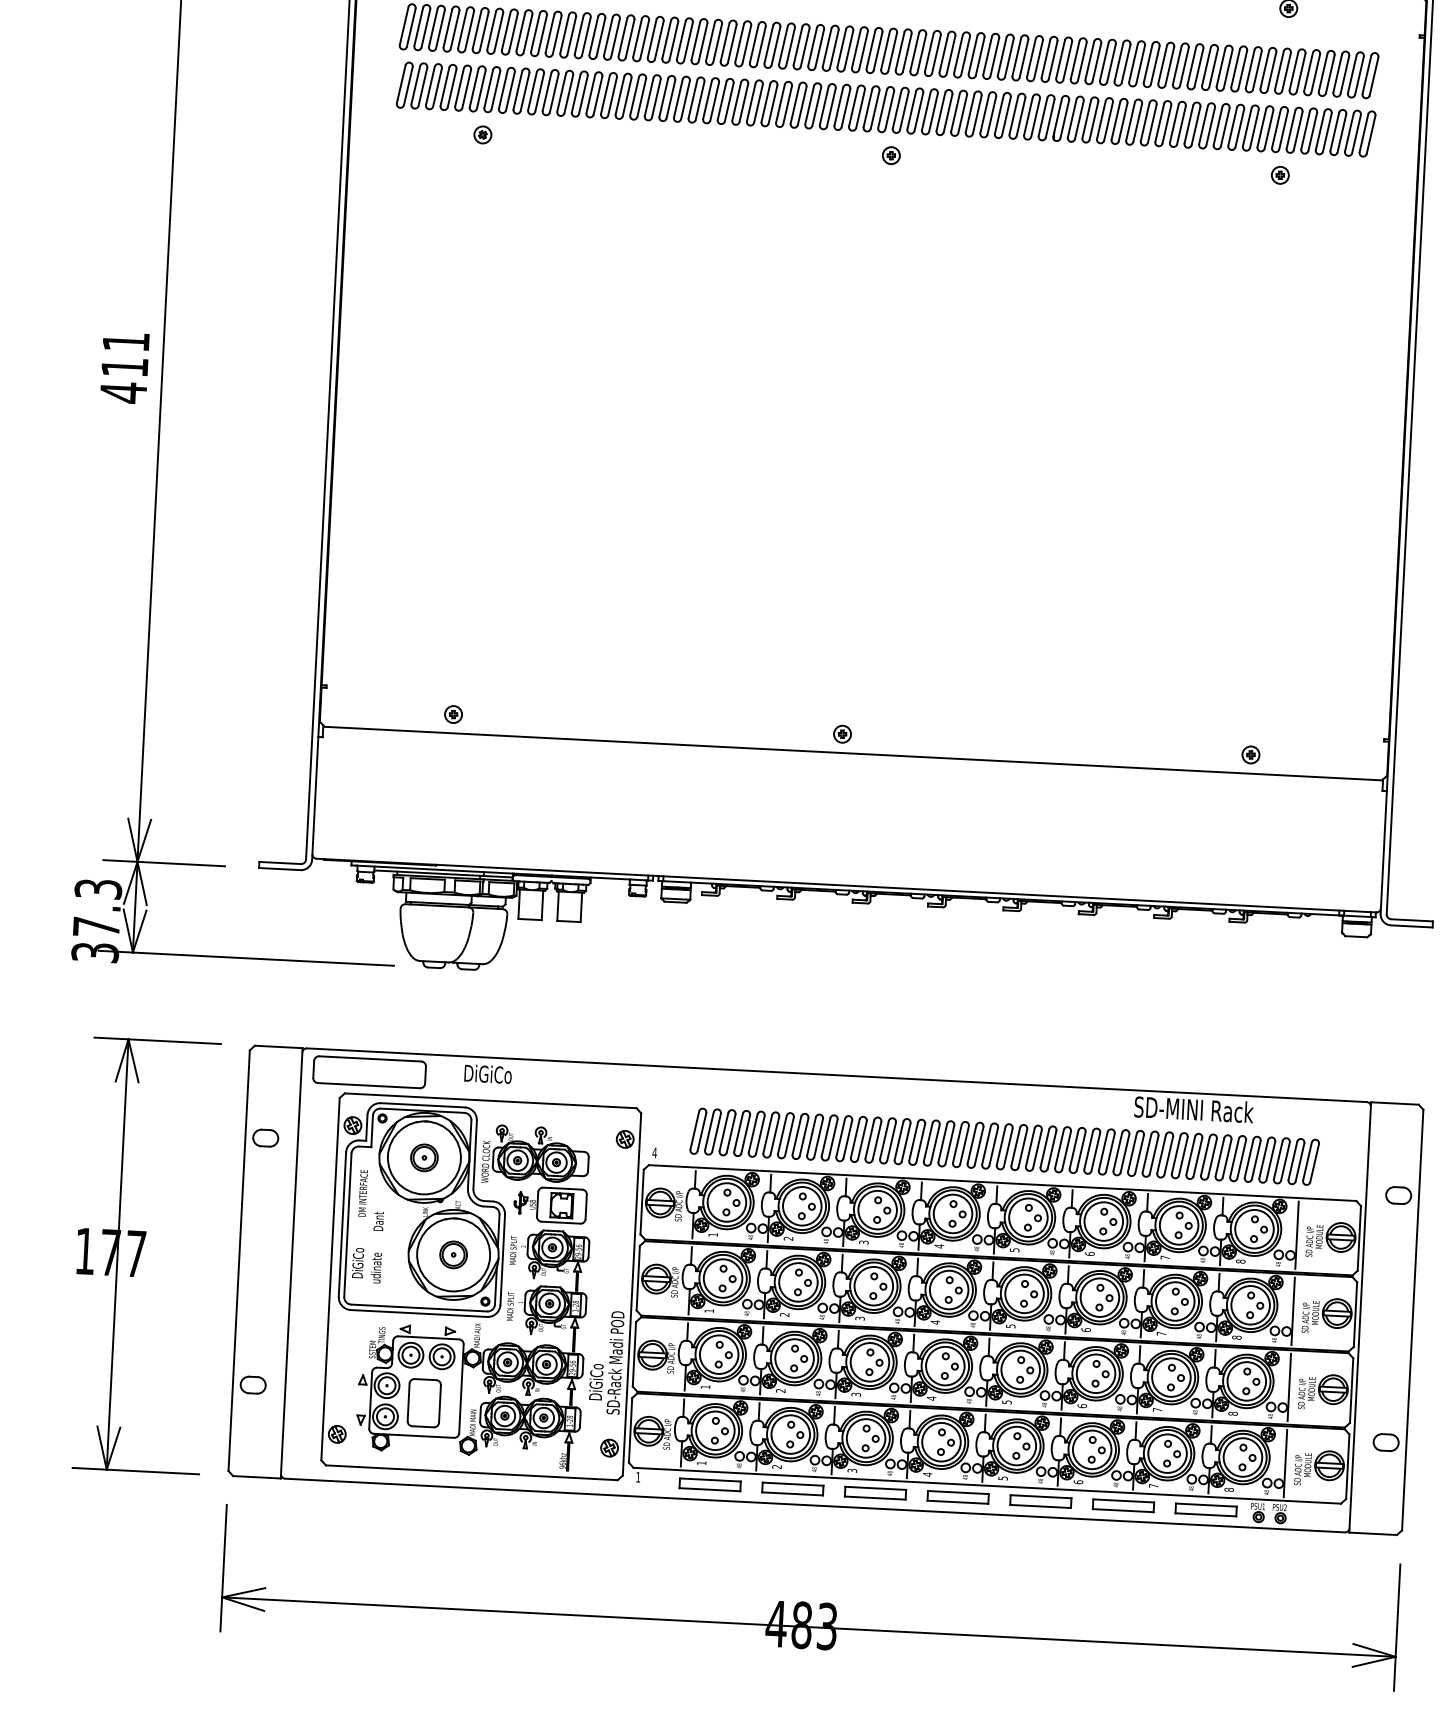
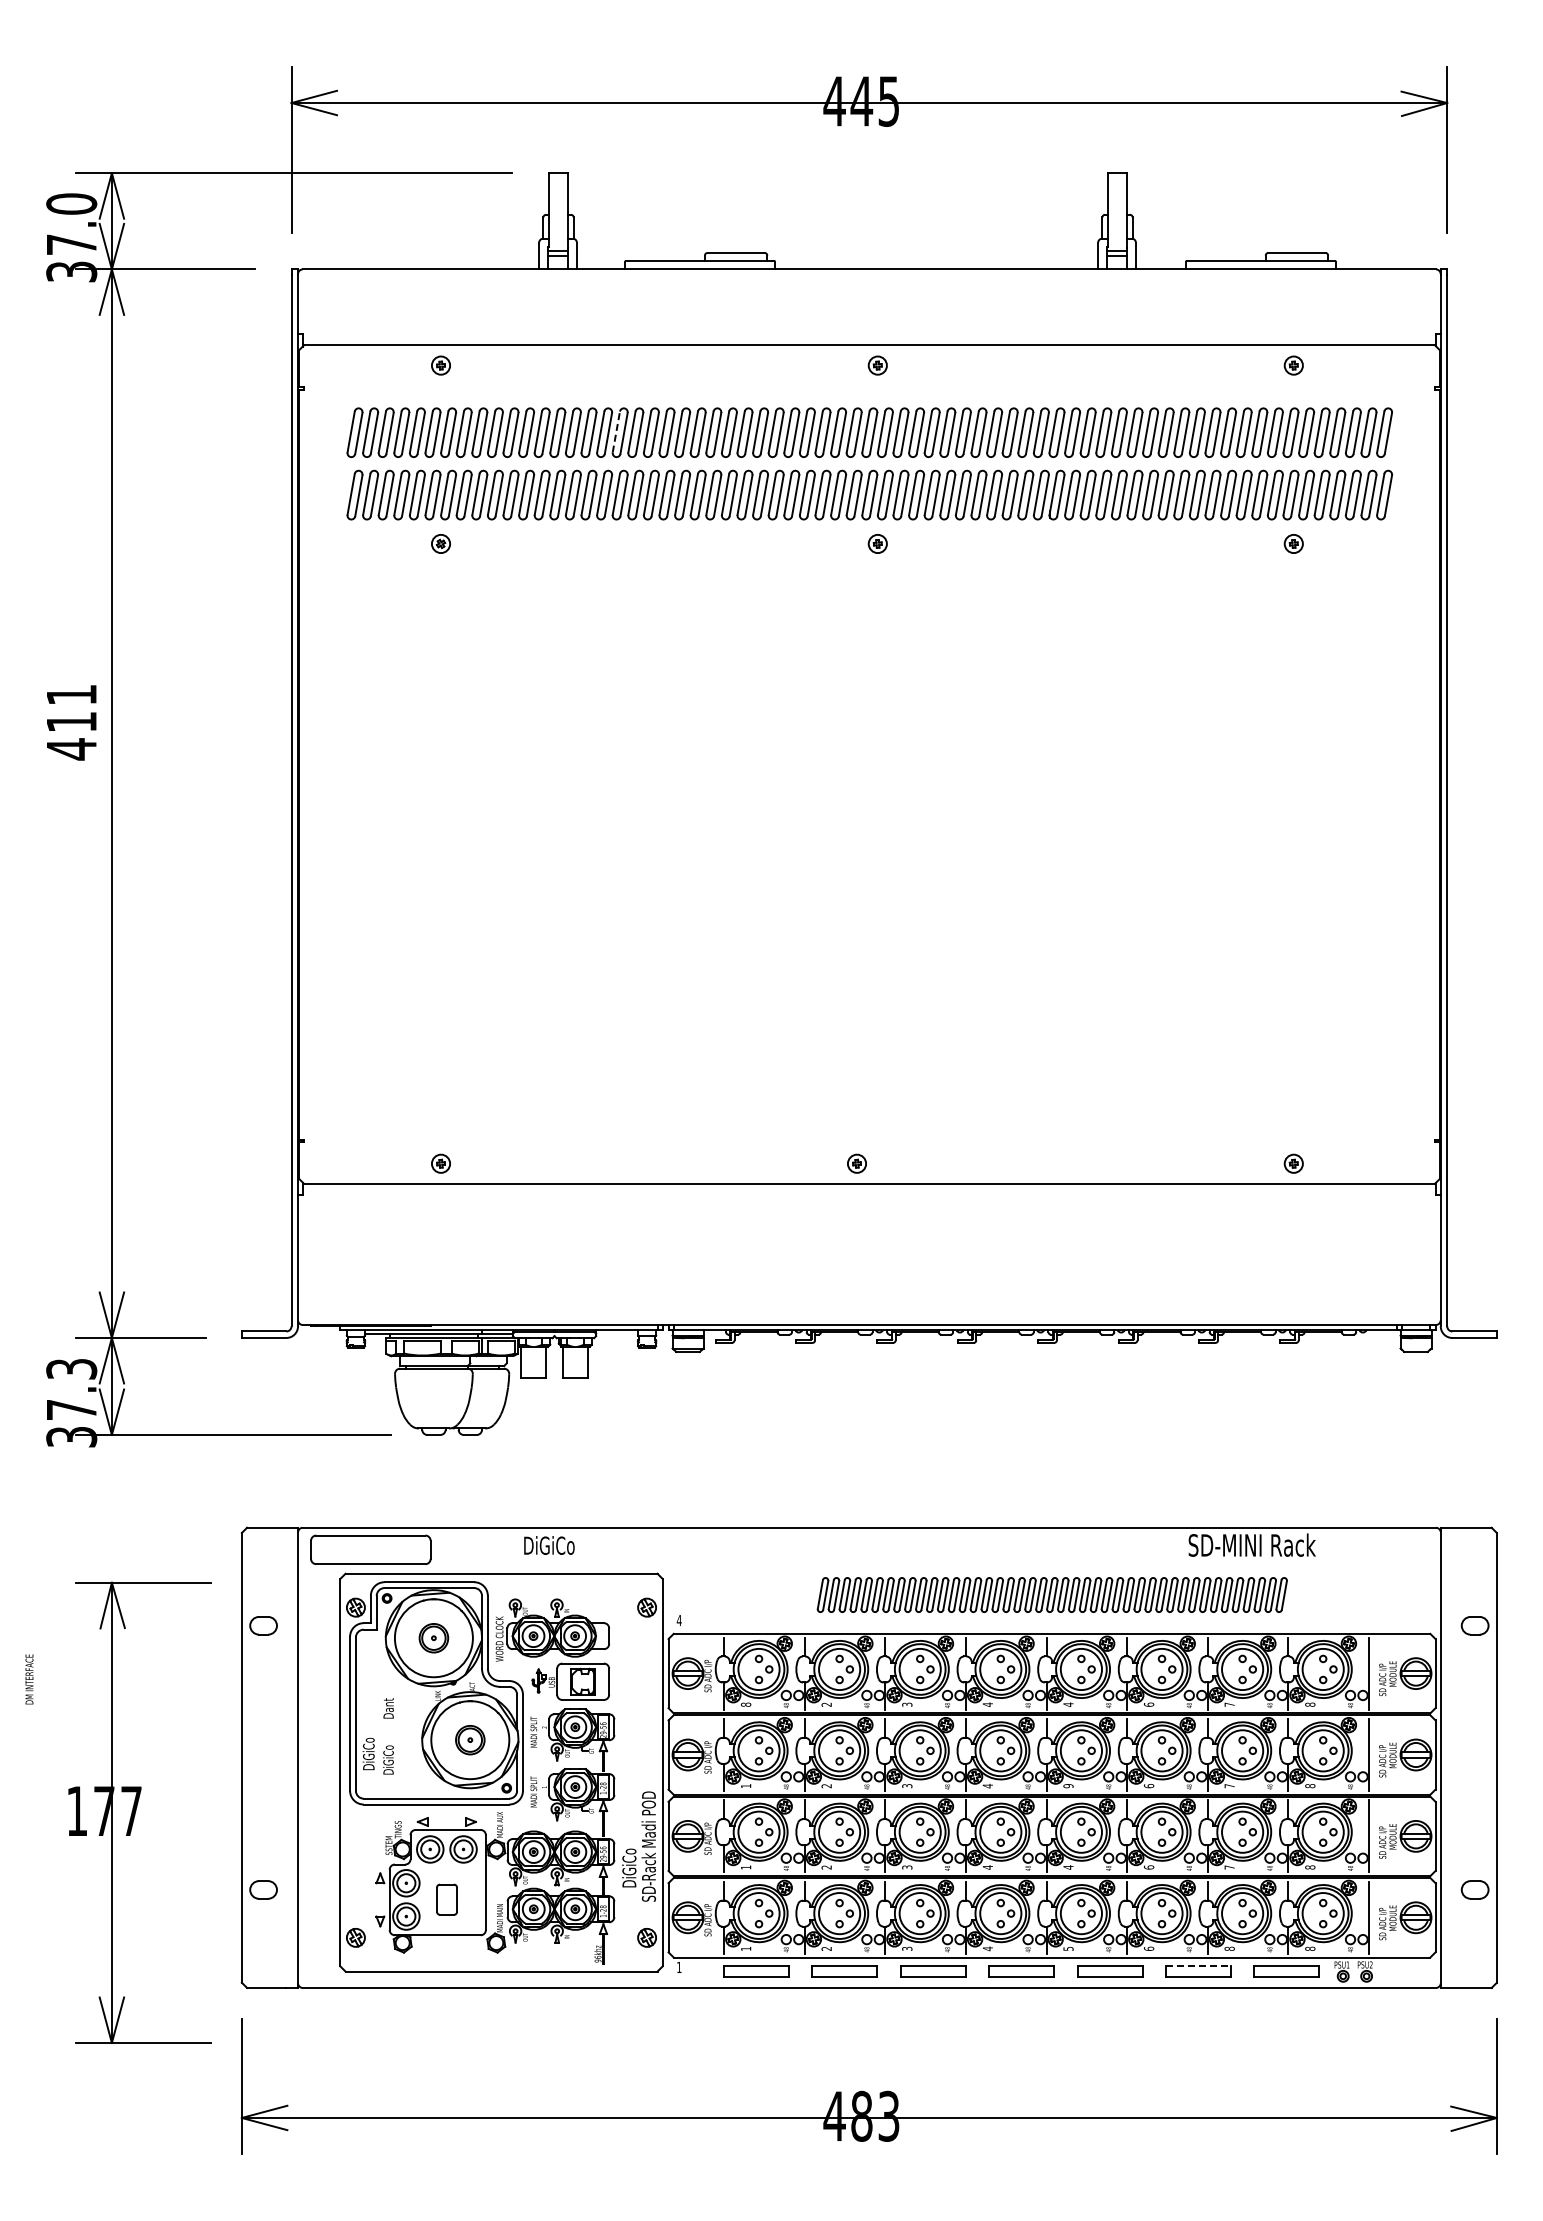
line: (652, 39) -> (616, 432), solid -> dashed
text: (124, 367) -> (71, 722), moved
text: (488, 1074) -> (549, 1545), moved
part: (1004, 1146) -> (1052, 1594), size x0.7
text: (363, 1193) -> (29, 1679), moved
text: (713, 1234) -> (746, 1704), 1 -> 8
text: (1014, 1249) -> (1068, 1704), 5 -> 4
part: (143, 1255) -> (139, 1812), moved
text: (376, 1267) -> (388, 1757), udinate -> DiGiCo
text: (1010, 1326) -> (1068, 1786), 5 -> 9
part: (423, 1402) -> (446, 1899), size x0.6
text: (1006, 1402) -> (1068, 1867), 5 -> 4
text: (1153, 1485) -> (1229, 1948), 7 -> 8
line: (1123, 1501) -> (1198, 1966), solid -> dashed

